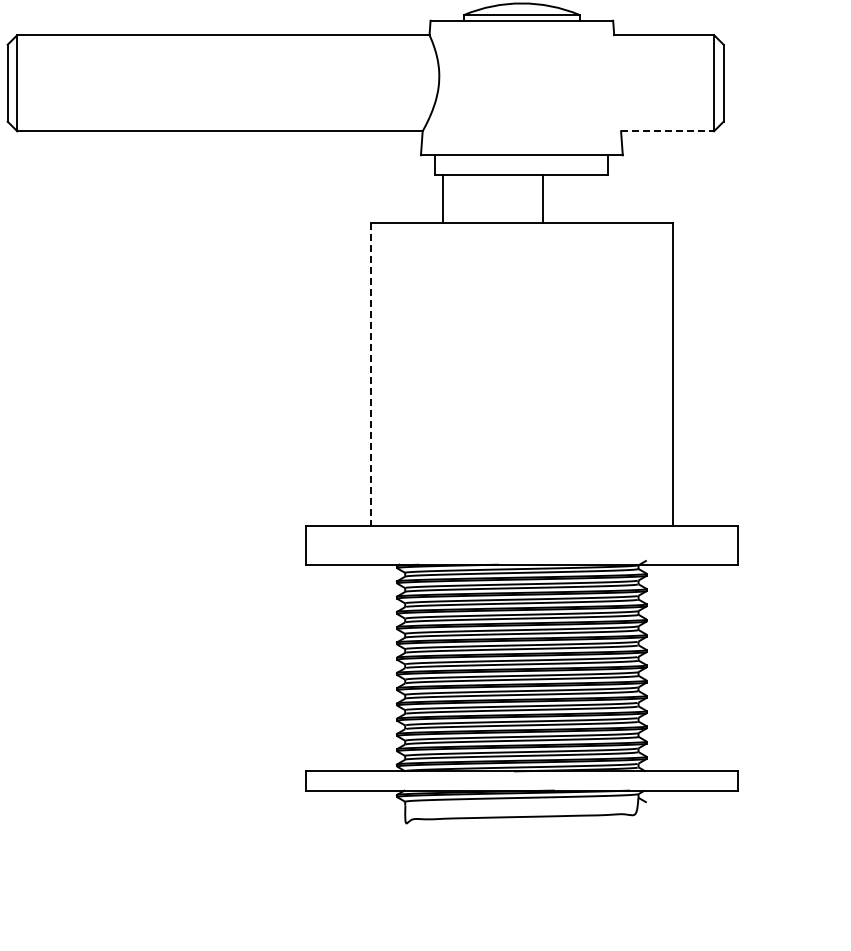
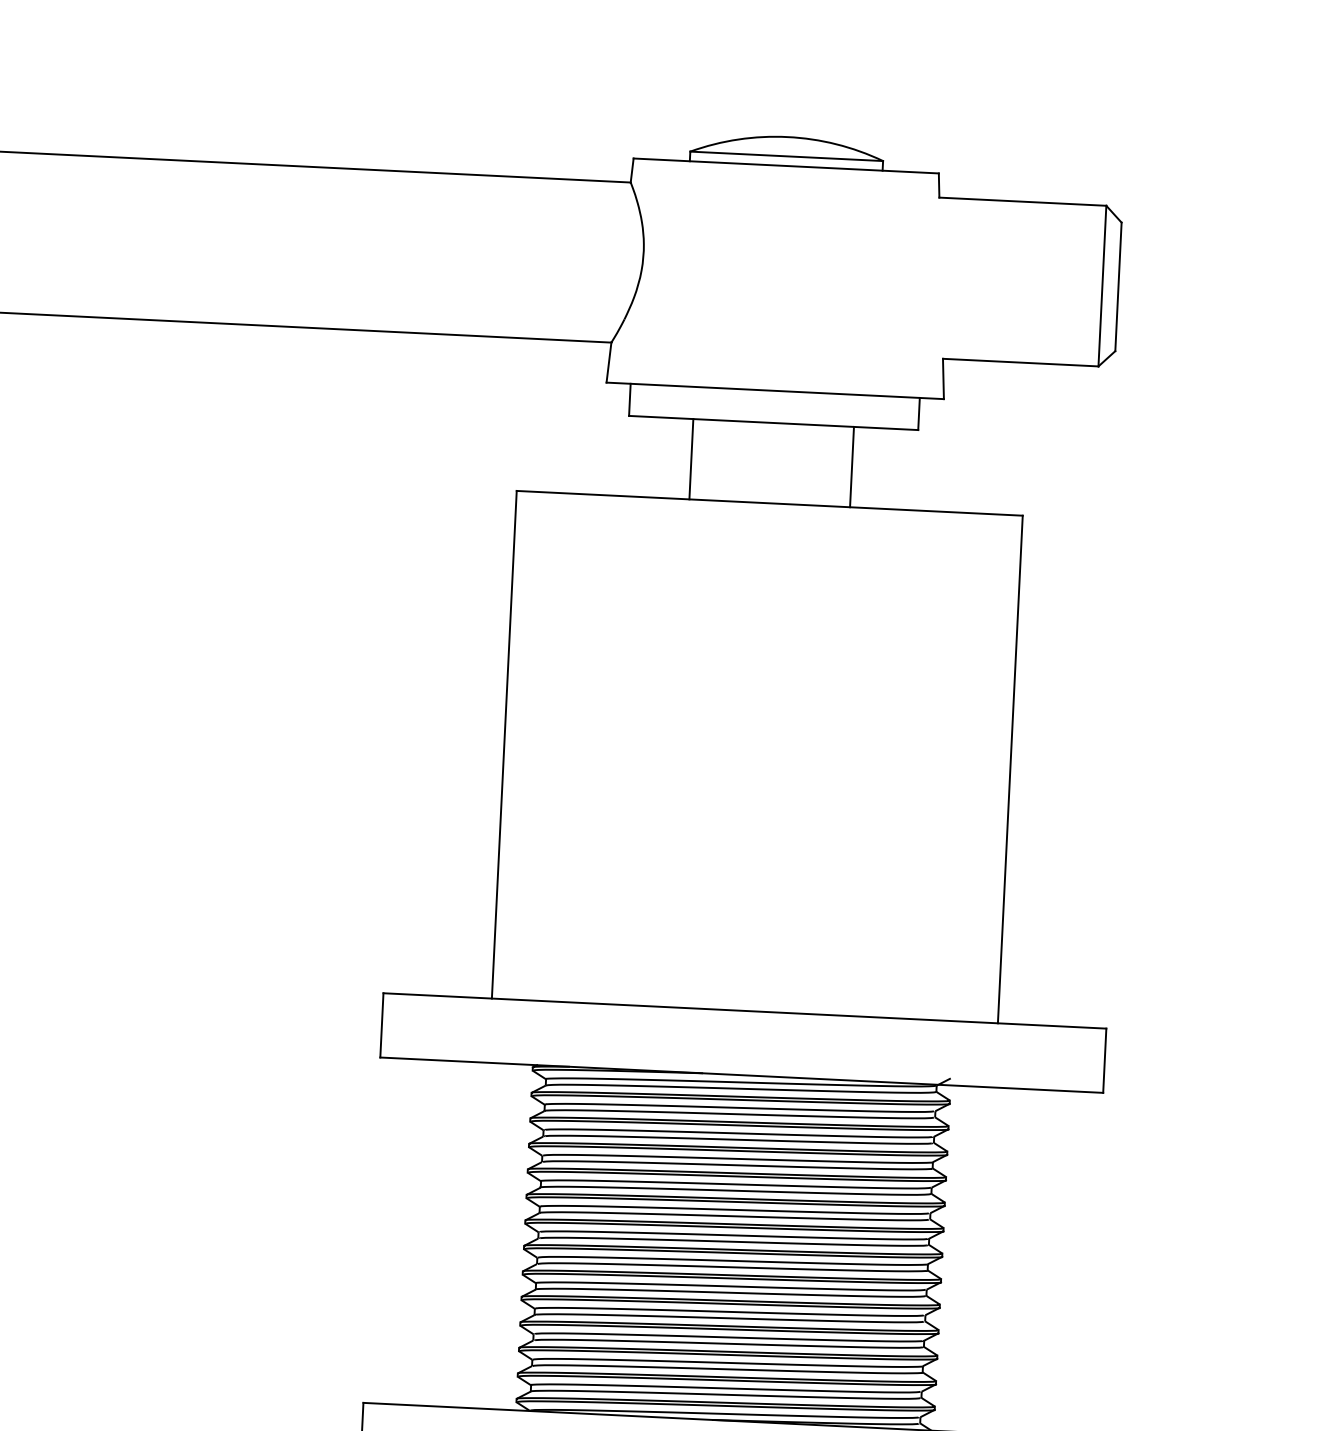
line: (667, 131) -> (1020, 362), dashed -> solid
line: (442, 198) -> (690, 459), moved
line: (542, 198) -> (851, 466), moved
line: (370, 374) -> (504, 744), dashed -> solid

